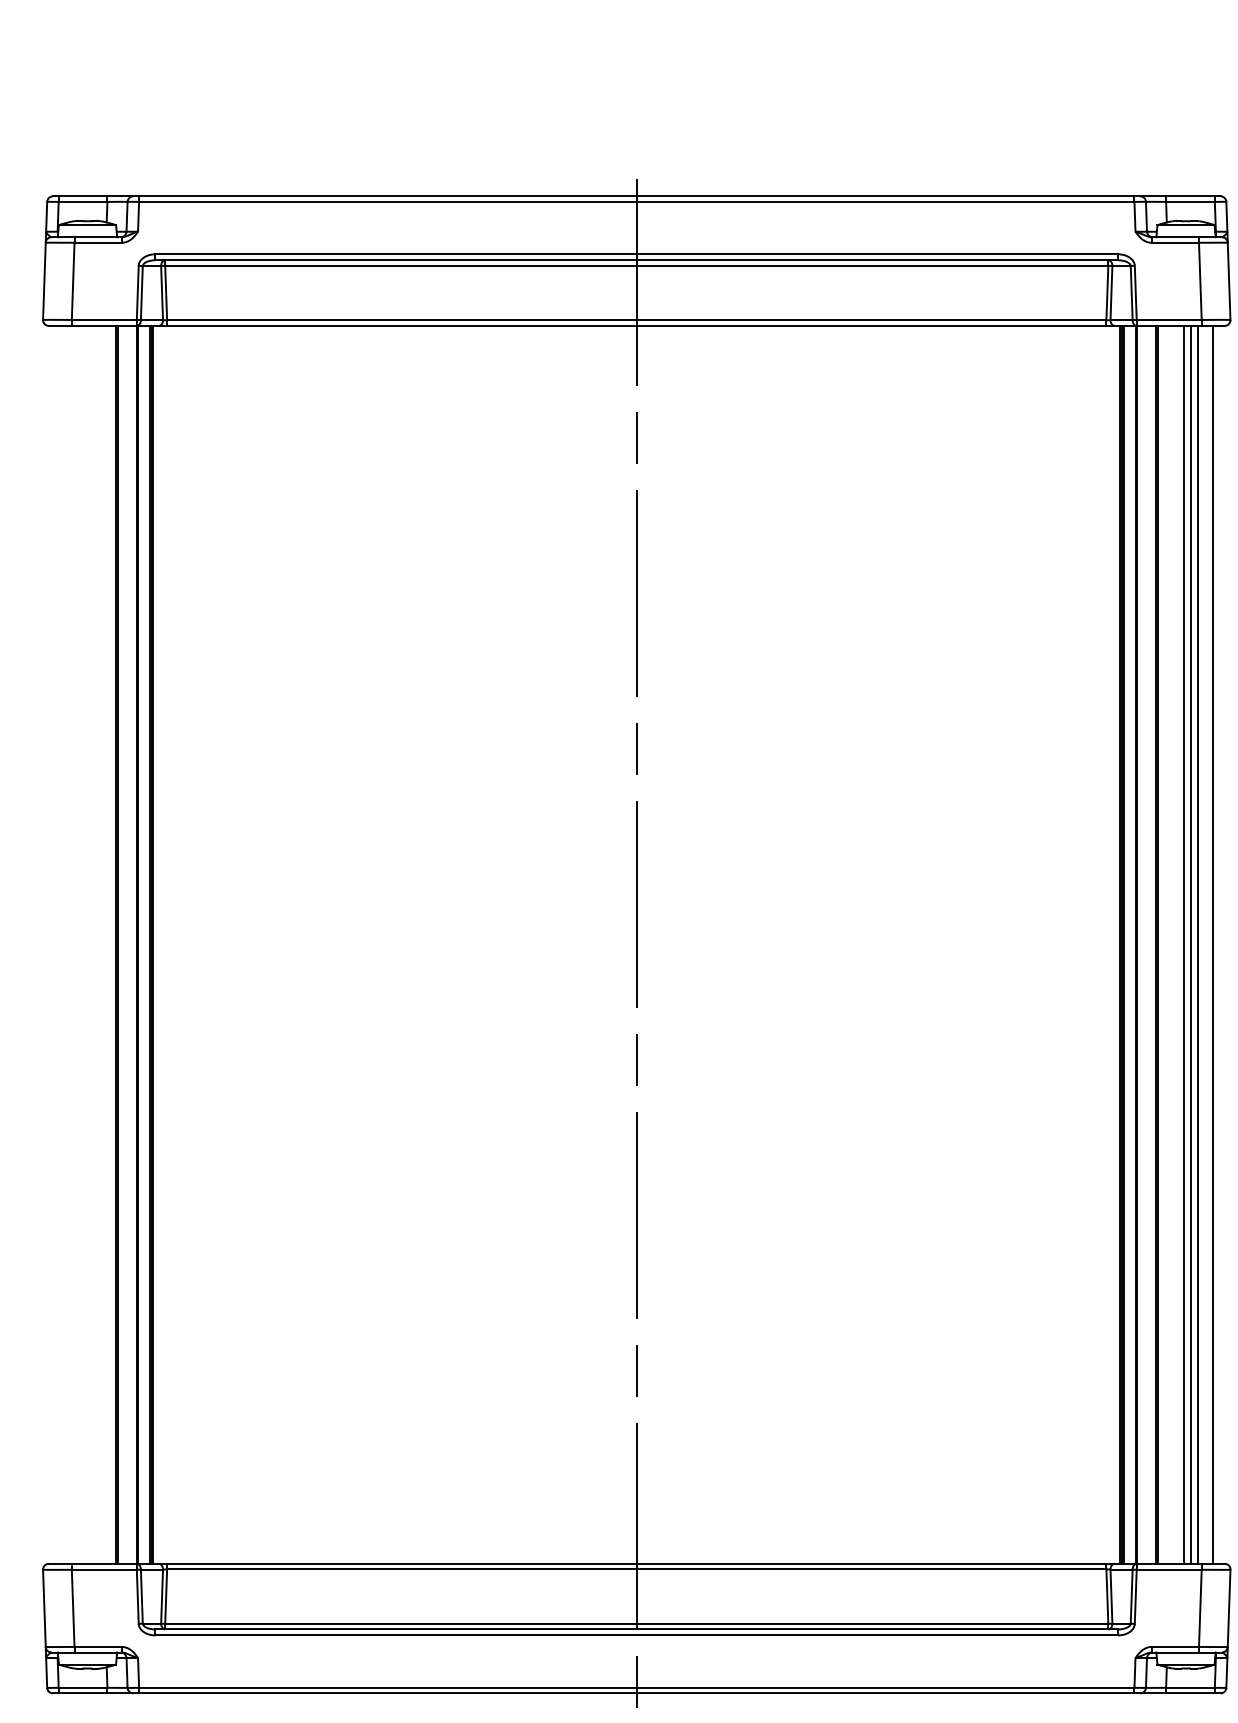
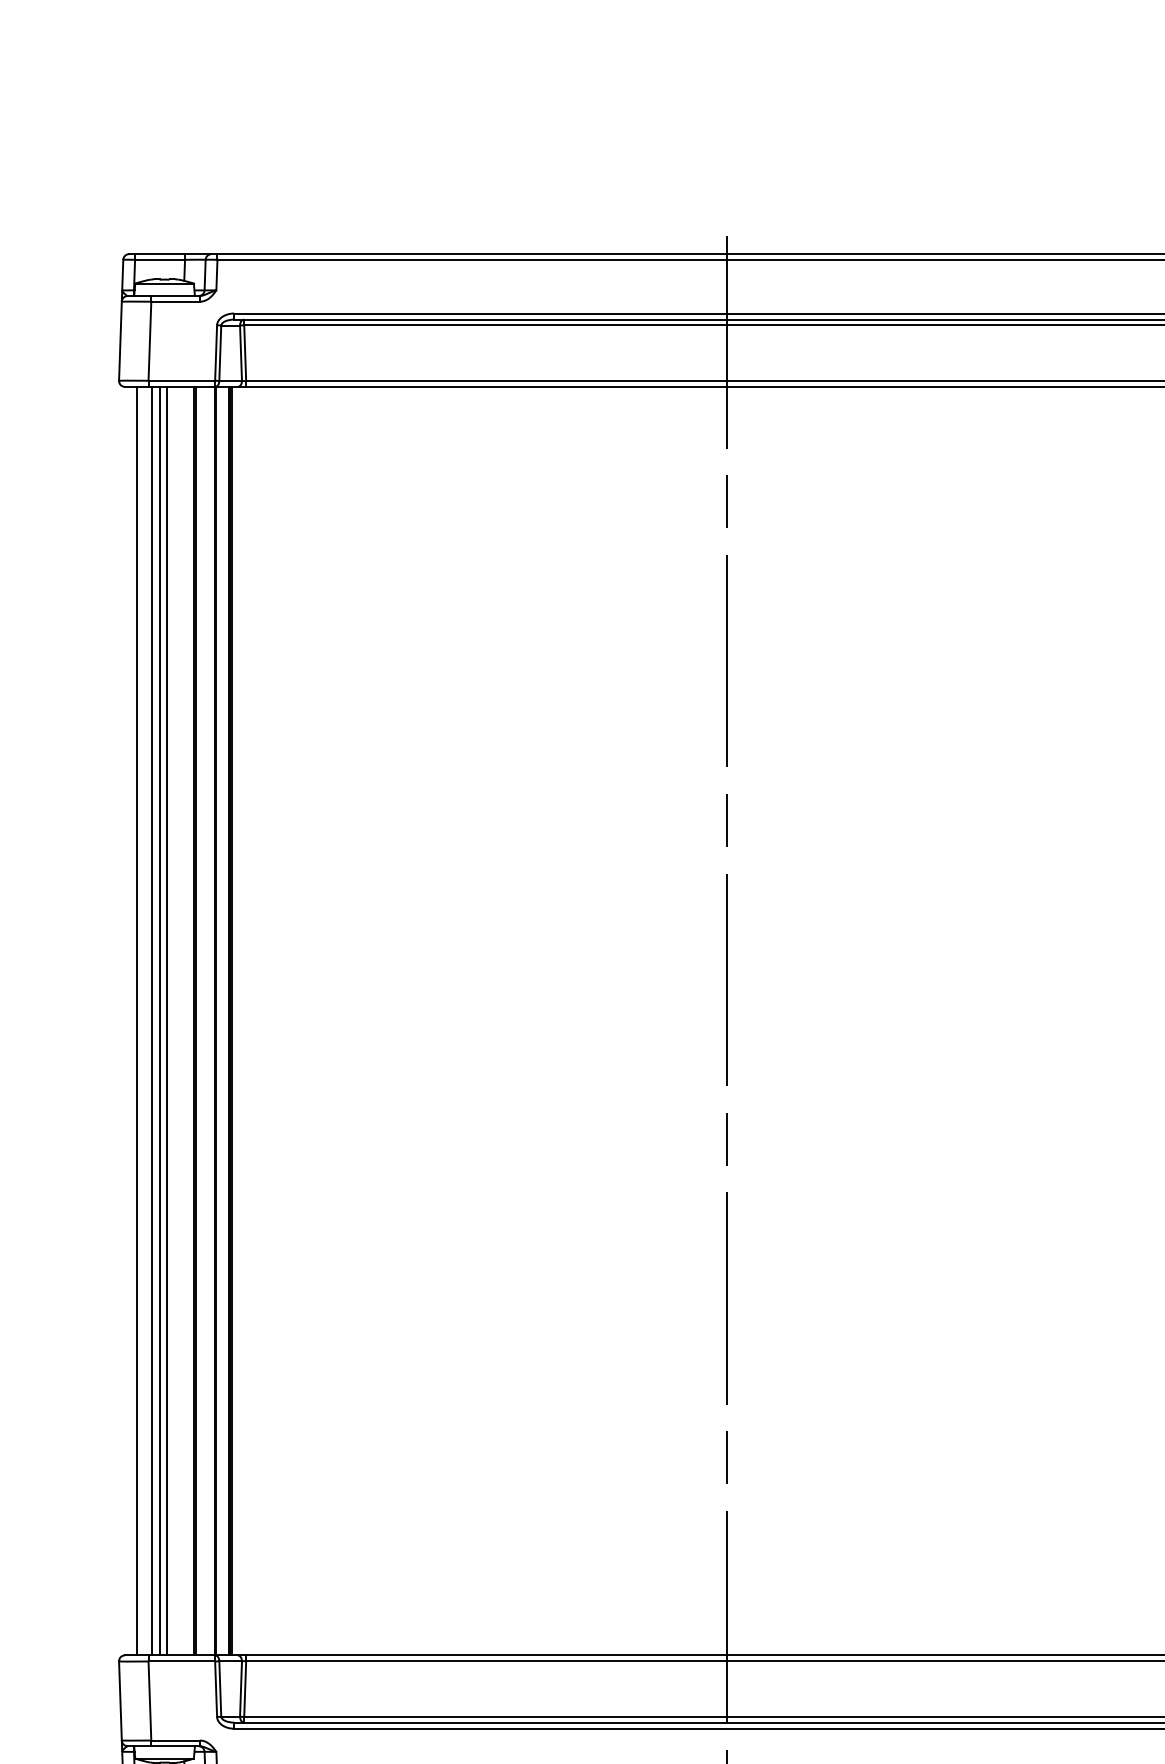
line: (61, 944) -> (137, 1020), added
line: (75, 944) -> (152, 1020), added
line: (82, 944) -> (159, 1020), added
line: (89, 944) -> (166, 1020), added

